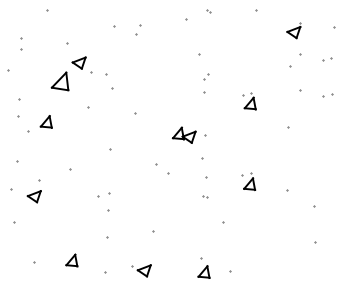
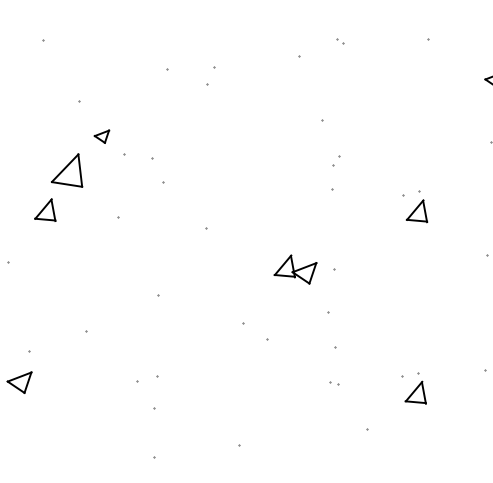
part: (78, 62) -> (100, 135), size x0.6
part: (45, 121) -> (43, 209), moved
part: (248, 181) -> (413, 387), moved

